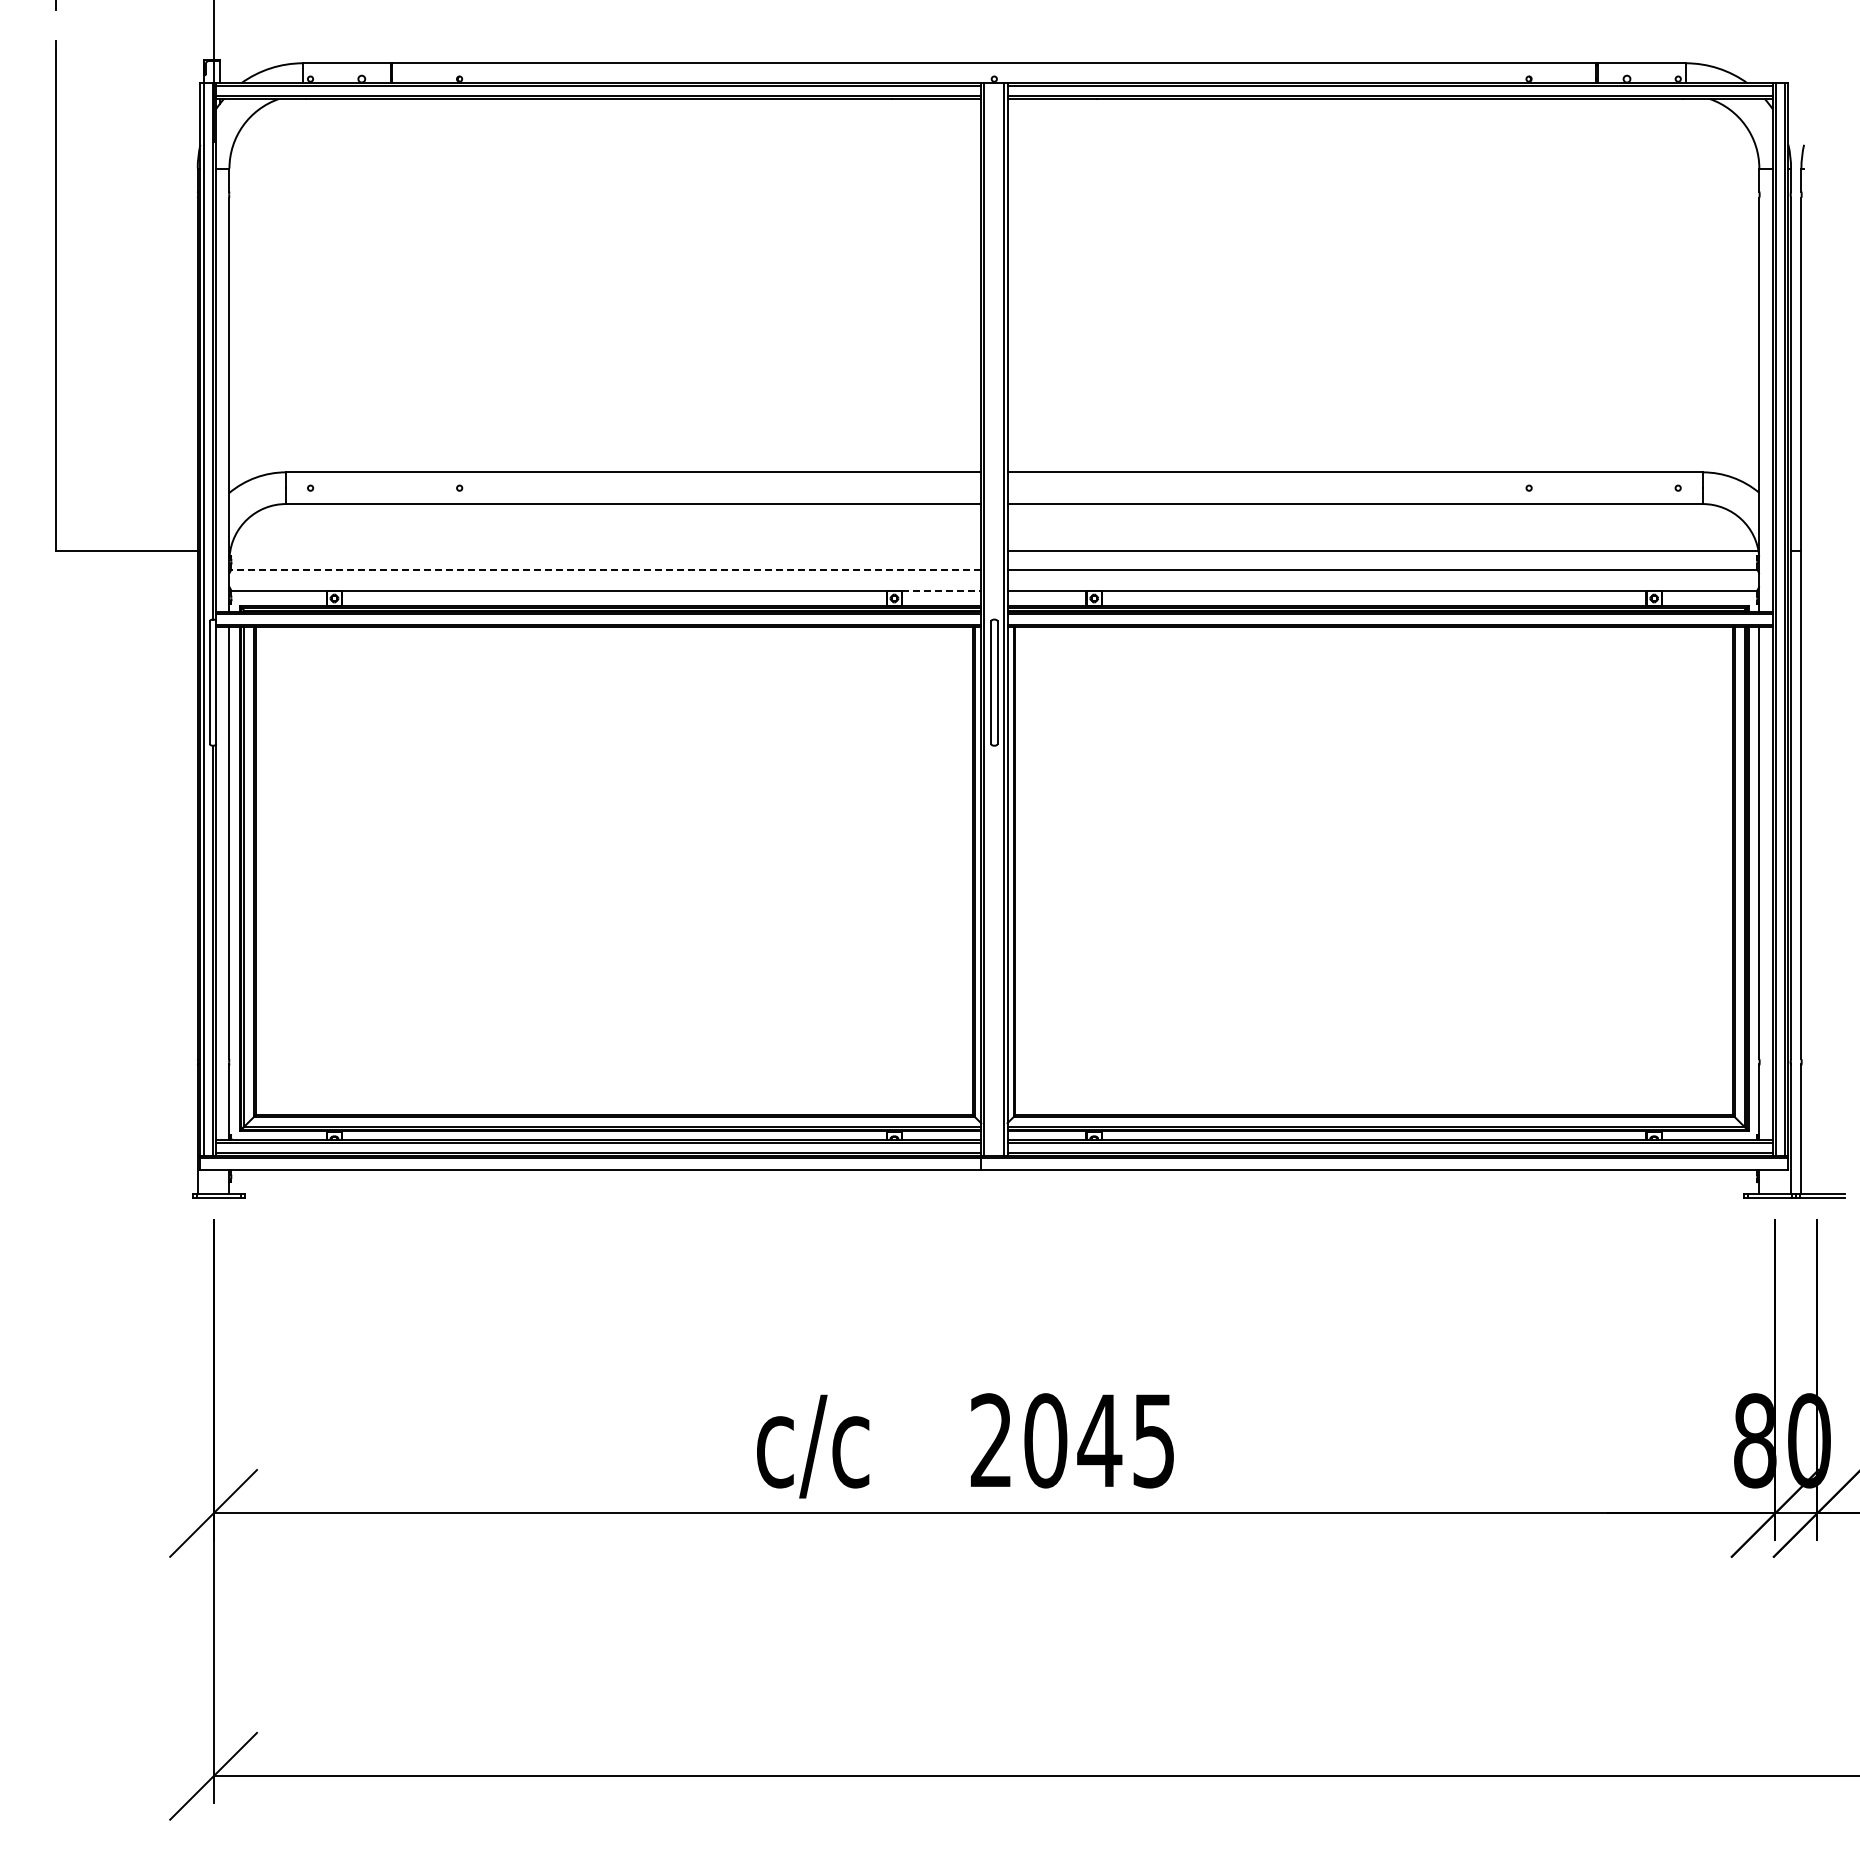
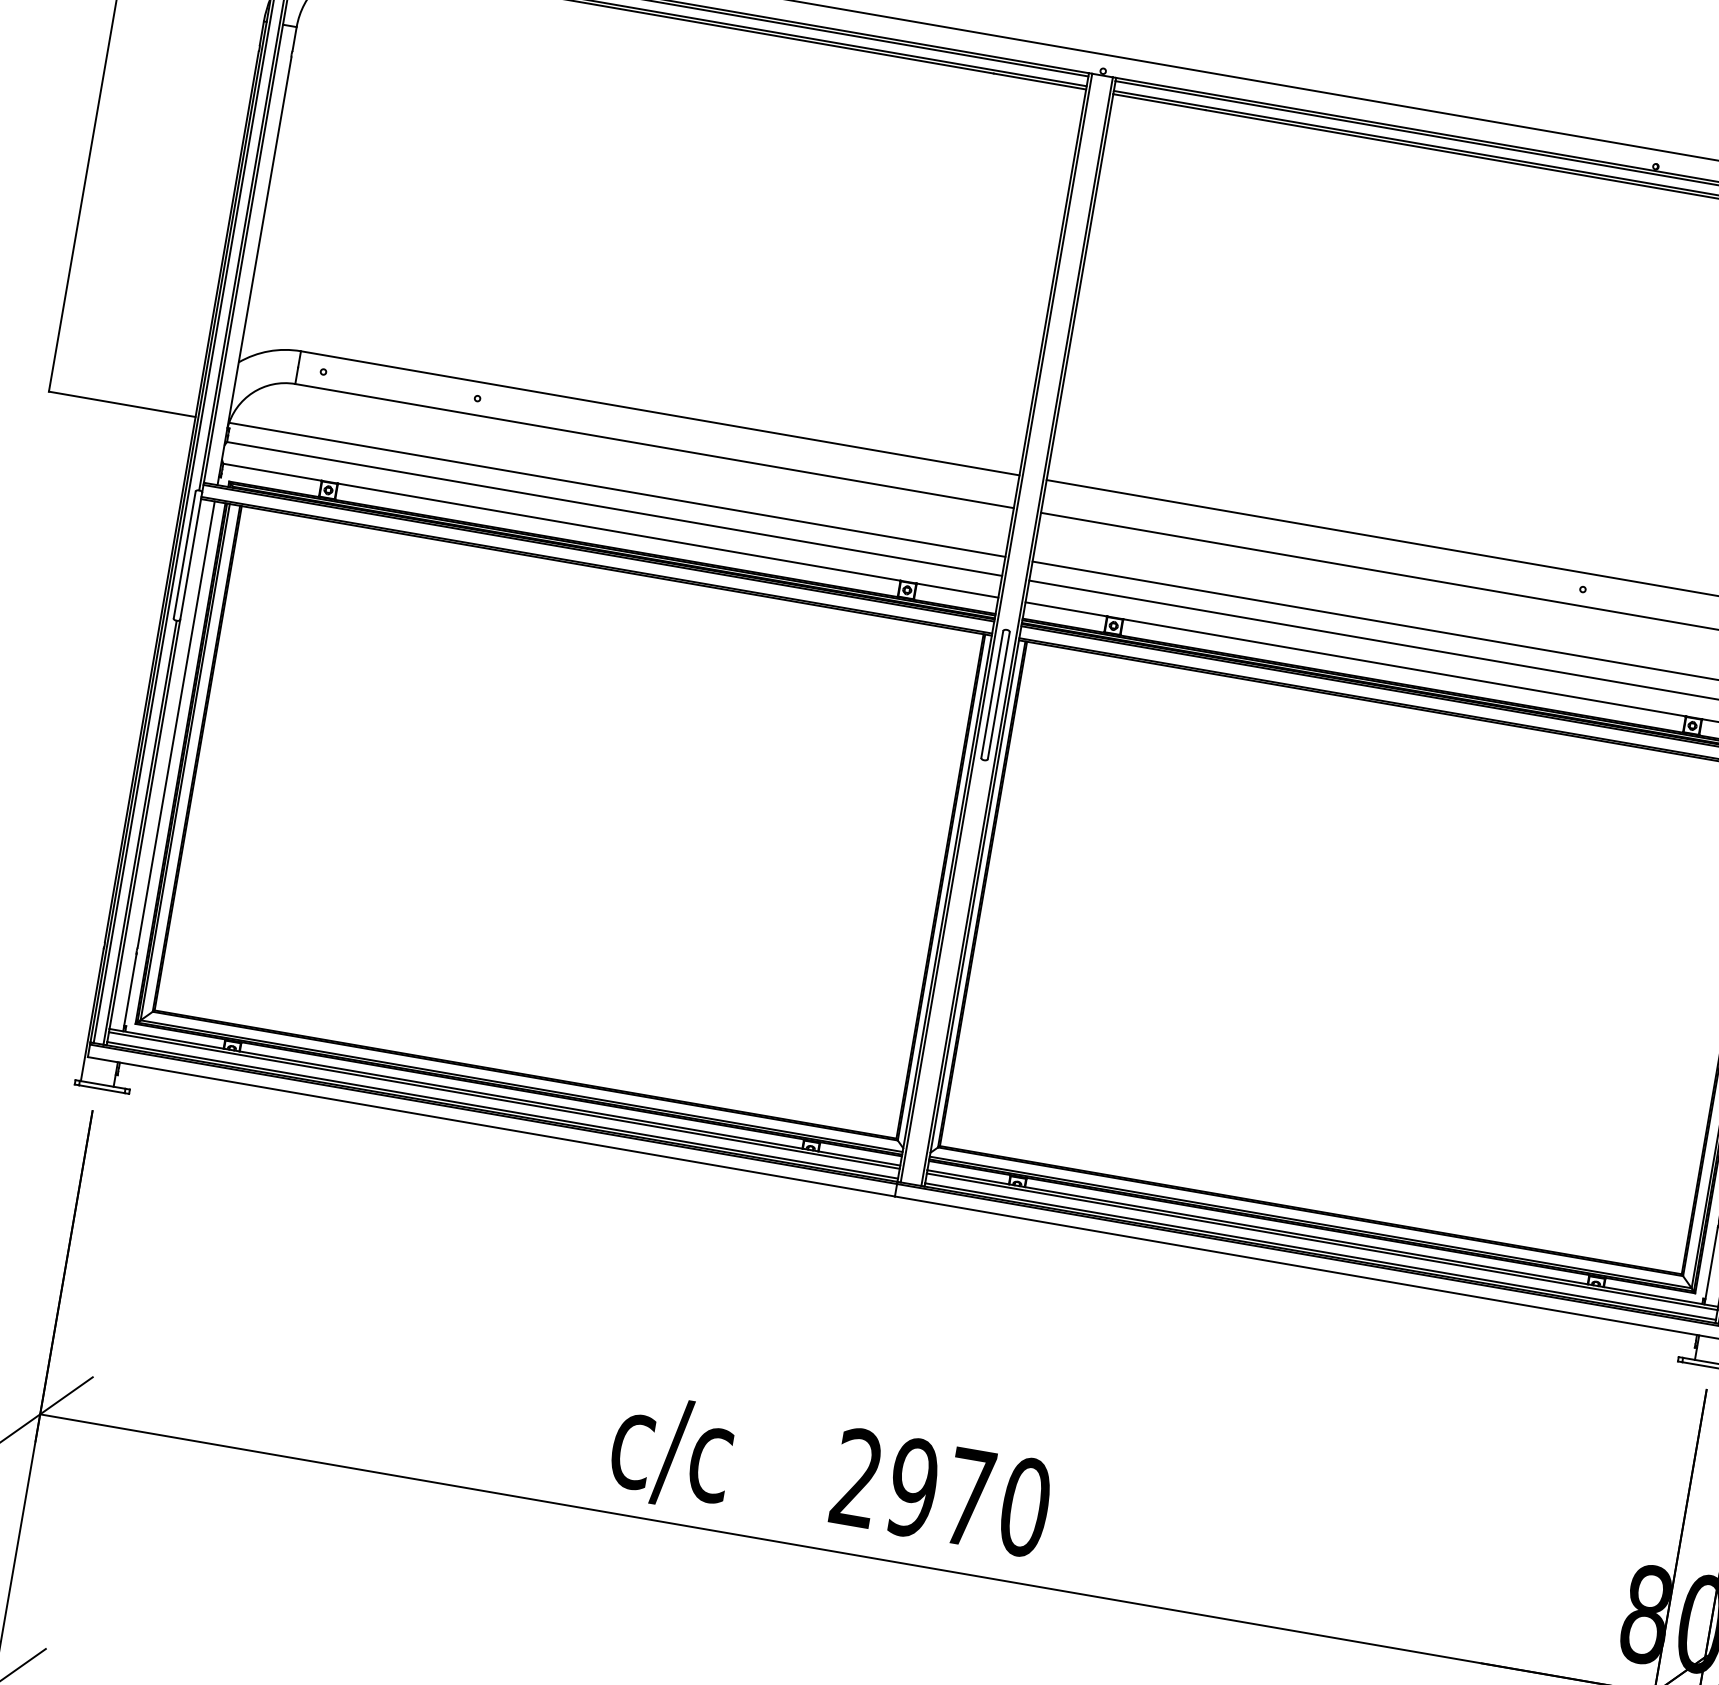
line: (605, 551) -> (616, 490), added
line: (606, 569) -> (614, 508), dashed -> solid
line: (942, 590) -> (958, 590), dashed -> solid
text: (1099, 1440) -> (968, 1497), 2045 -> 2970

